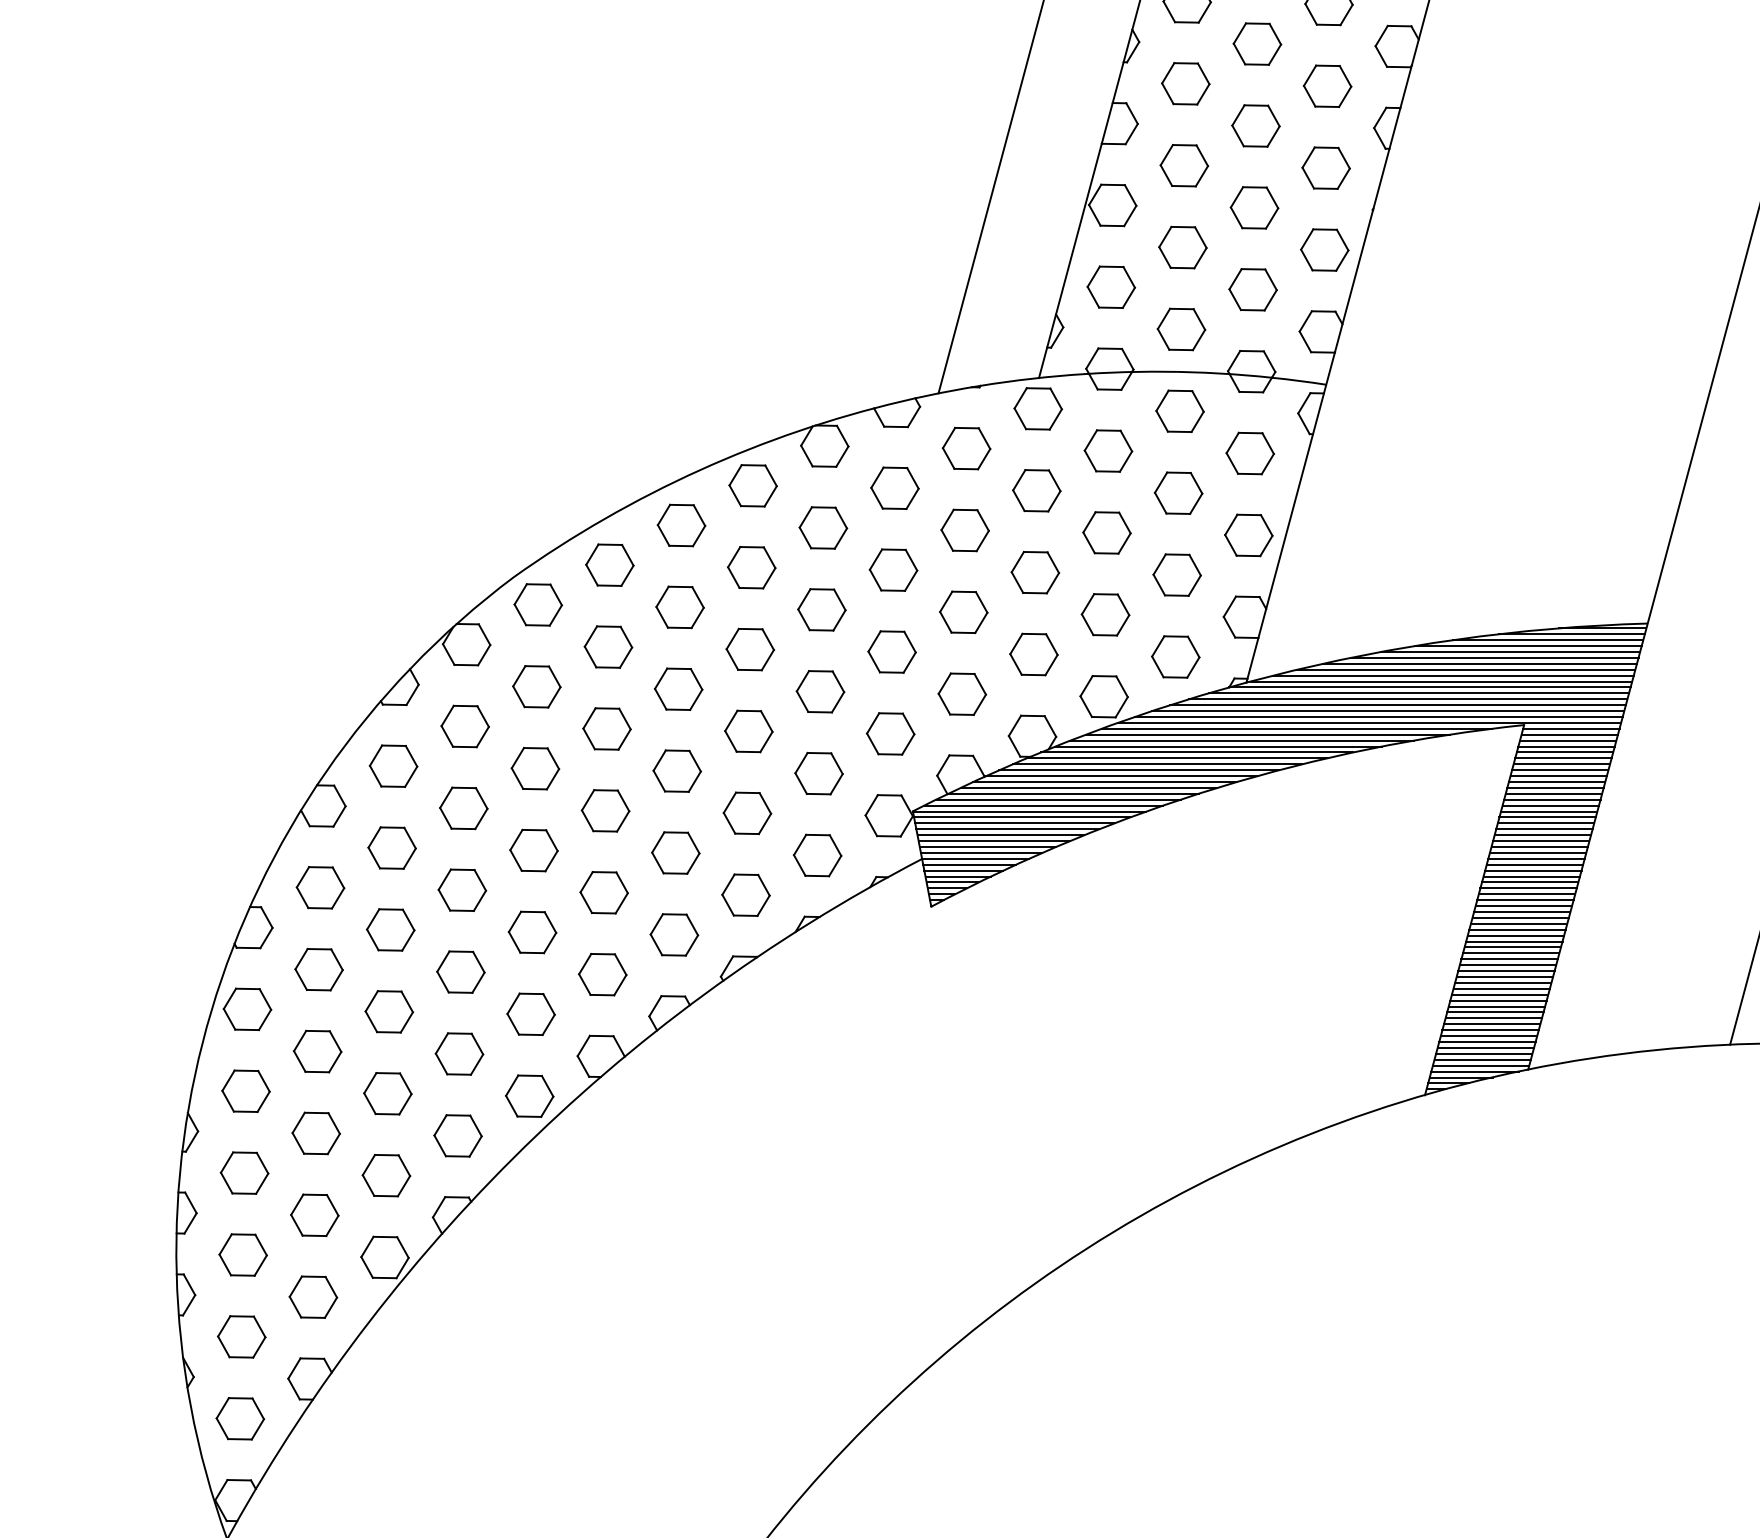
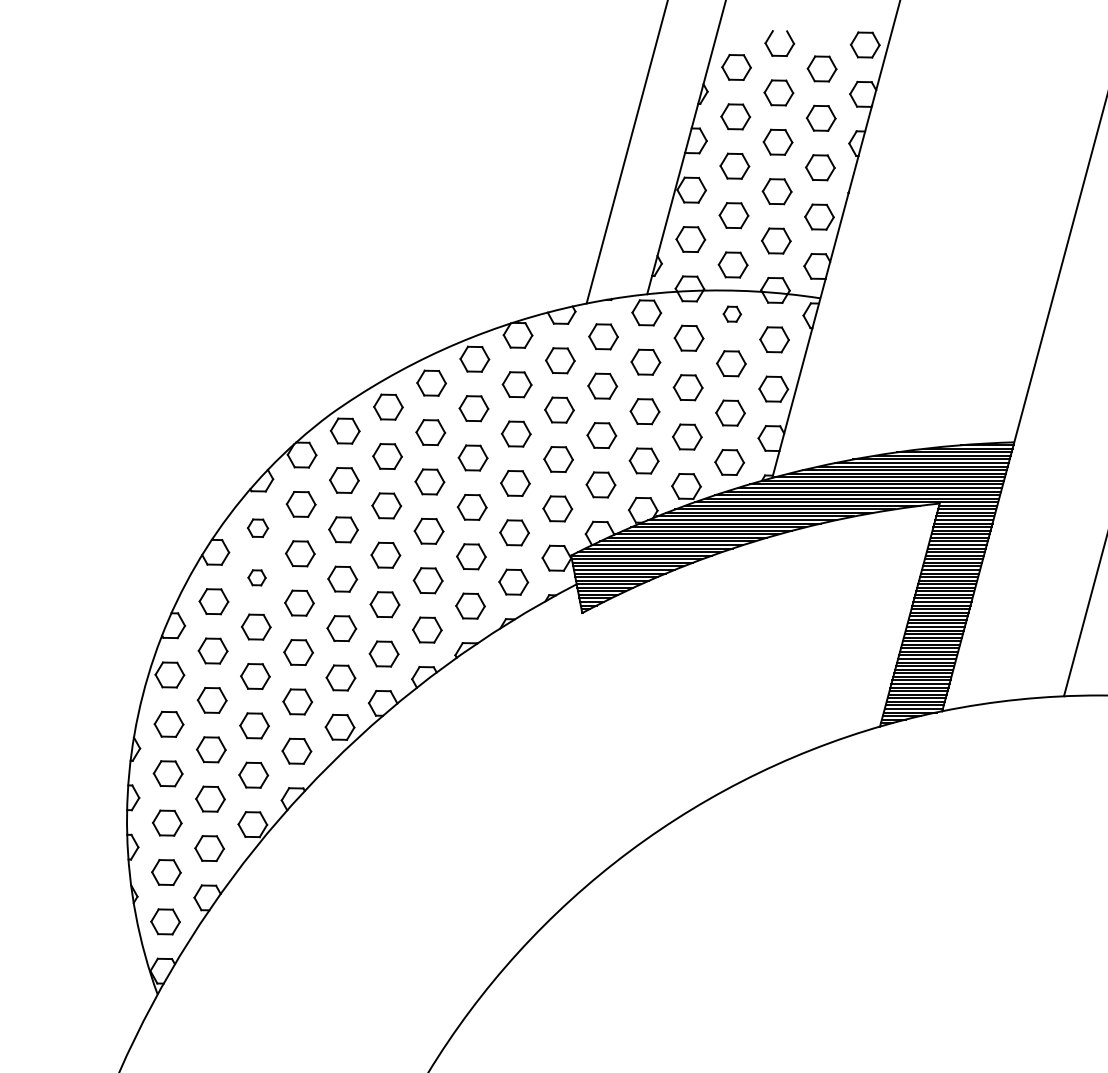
part: (1180, 409) -> (732, 313), size x0.6
part: (392, 764) -> (257, 527), size x0.7
part: (391, 847) -> (256, 577), size x0.6

